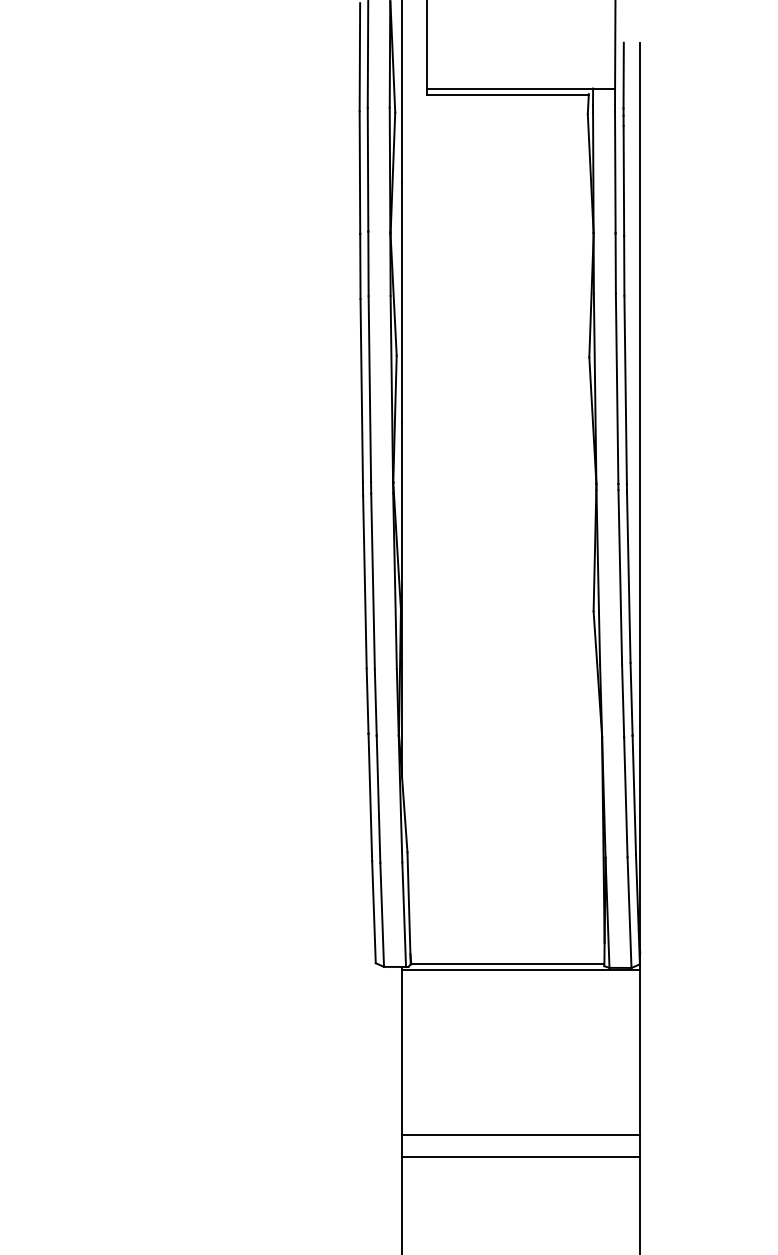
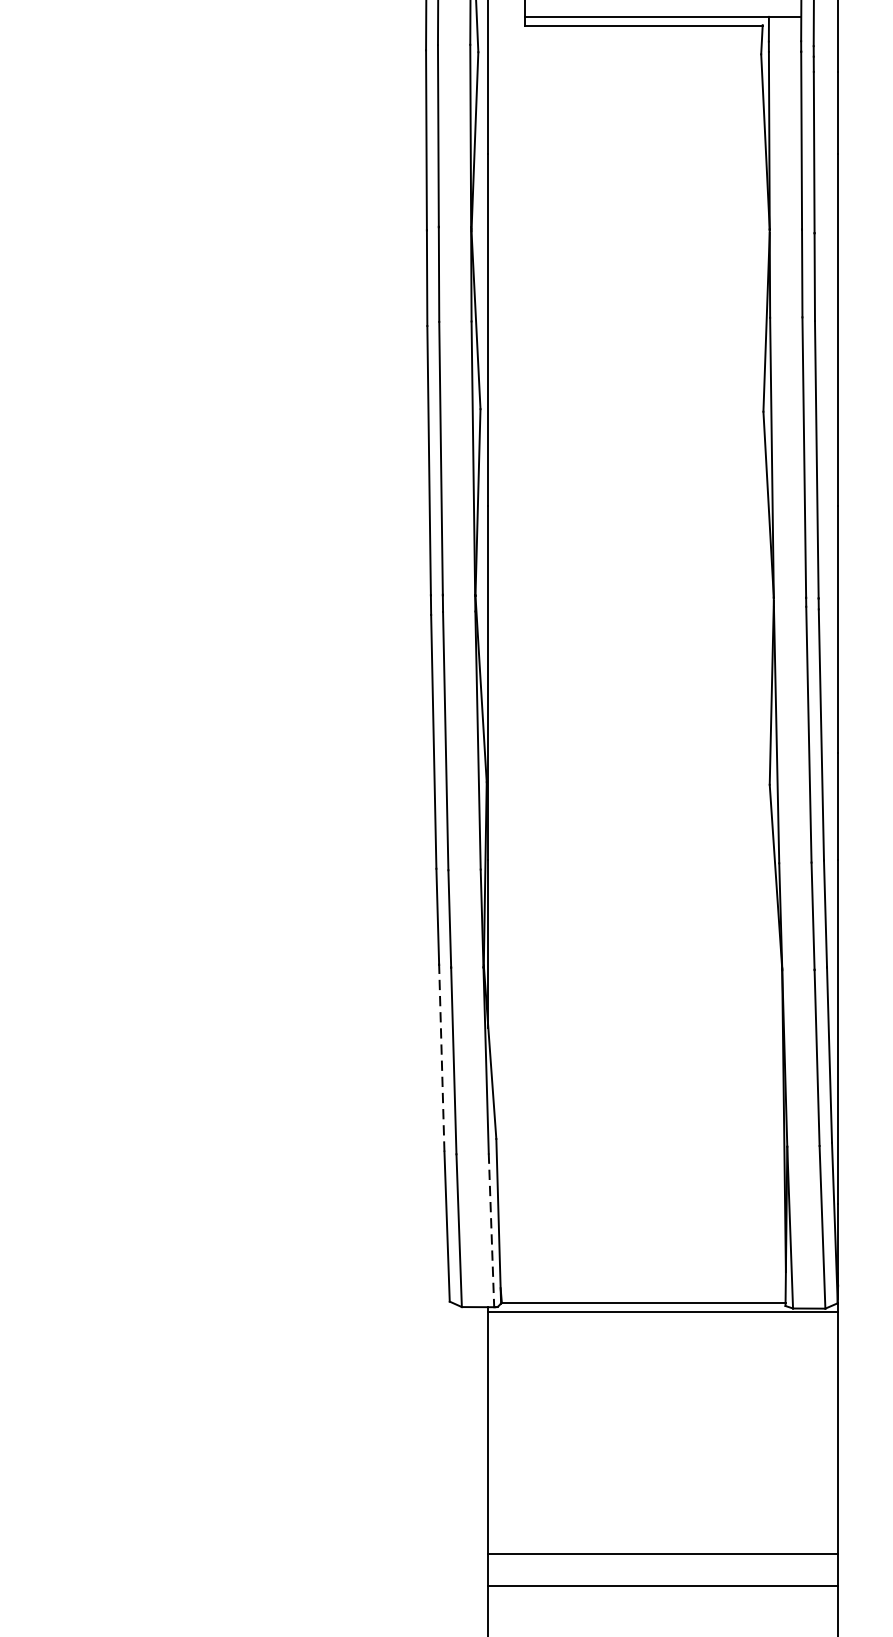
line: (370, 797) -> (442, 1058), solid -> dashed
line: (404, 915) -> (491, 1231), solid -> dashed

